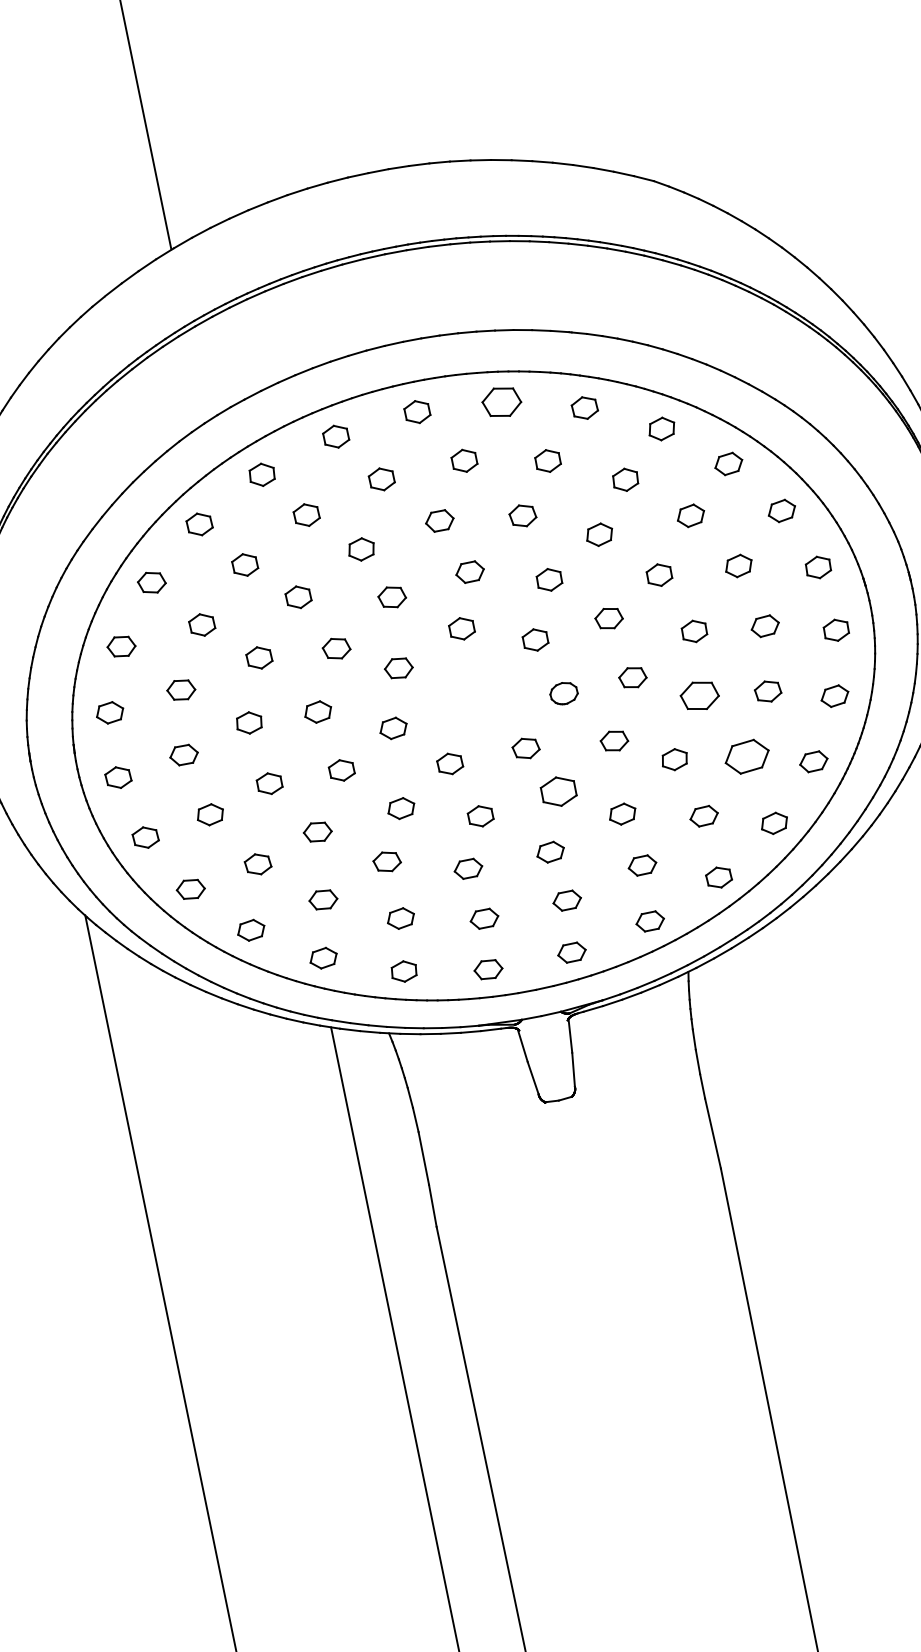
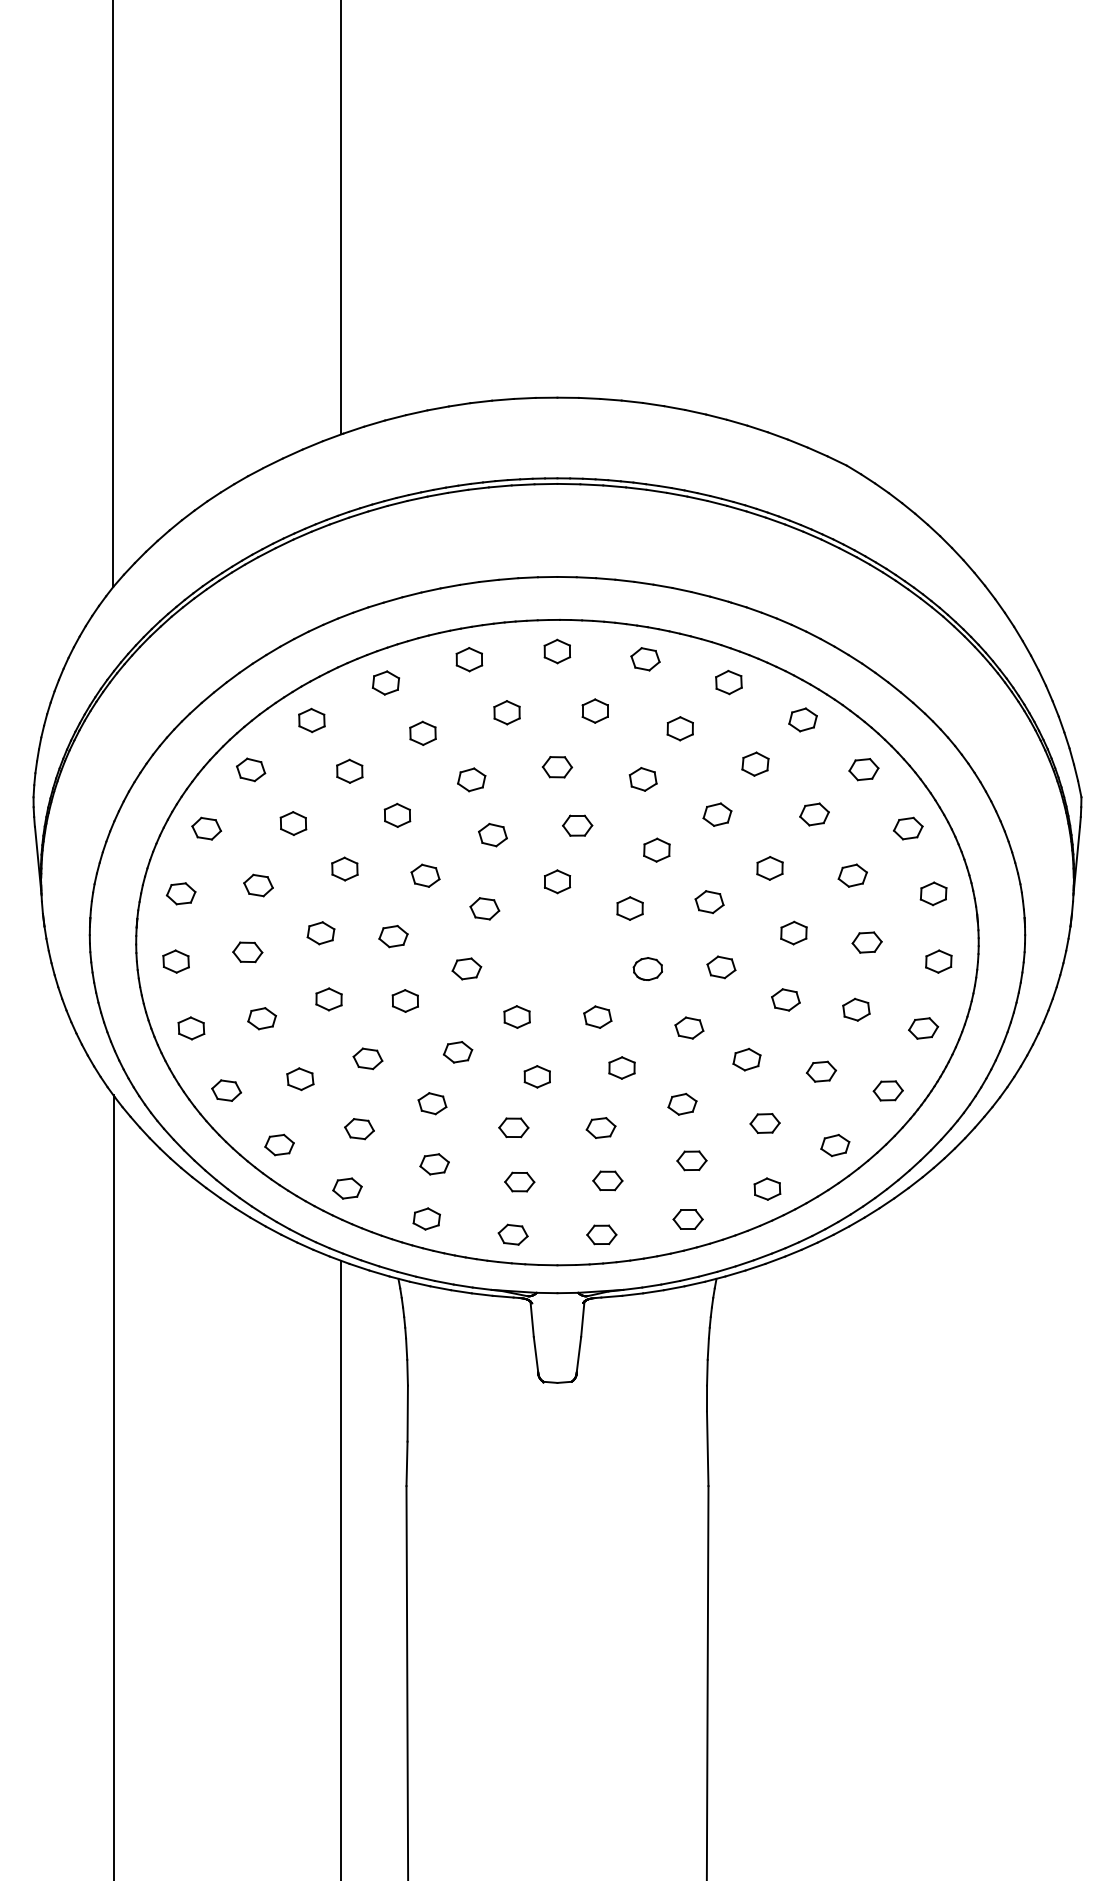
part: (501, 402) -> (645, 659), size x0.71
part: (699, 695) -> (785, 999), size x0.71
part: (747, 756) -> (821, 1071), size x0.62
part: (558, 791) -> (621, 1067), size x0.71

